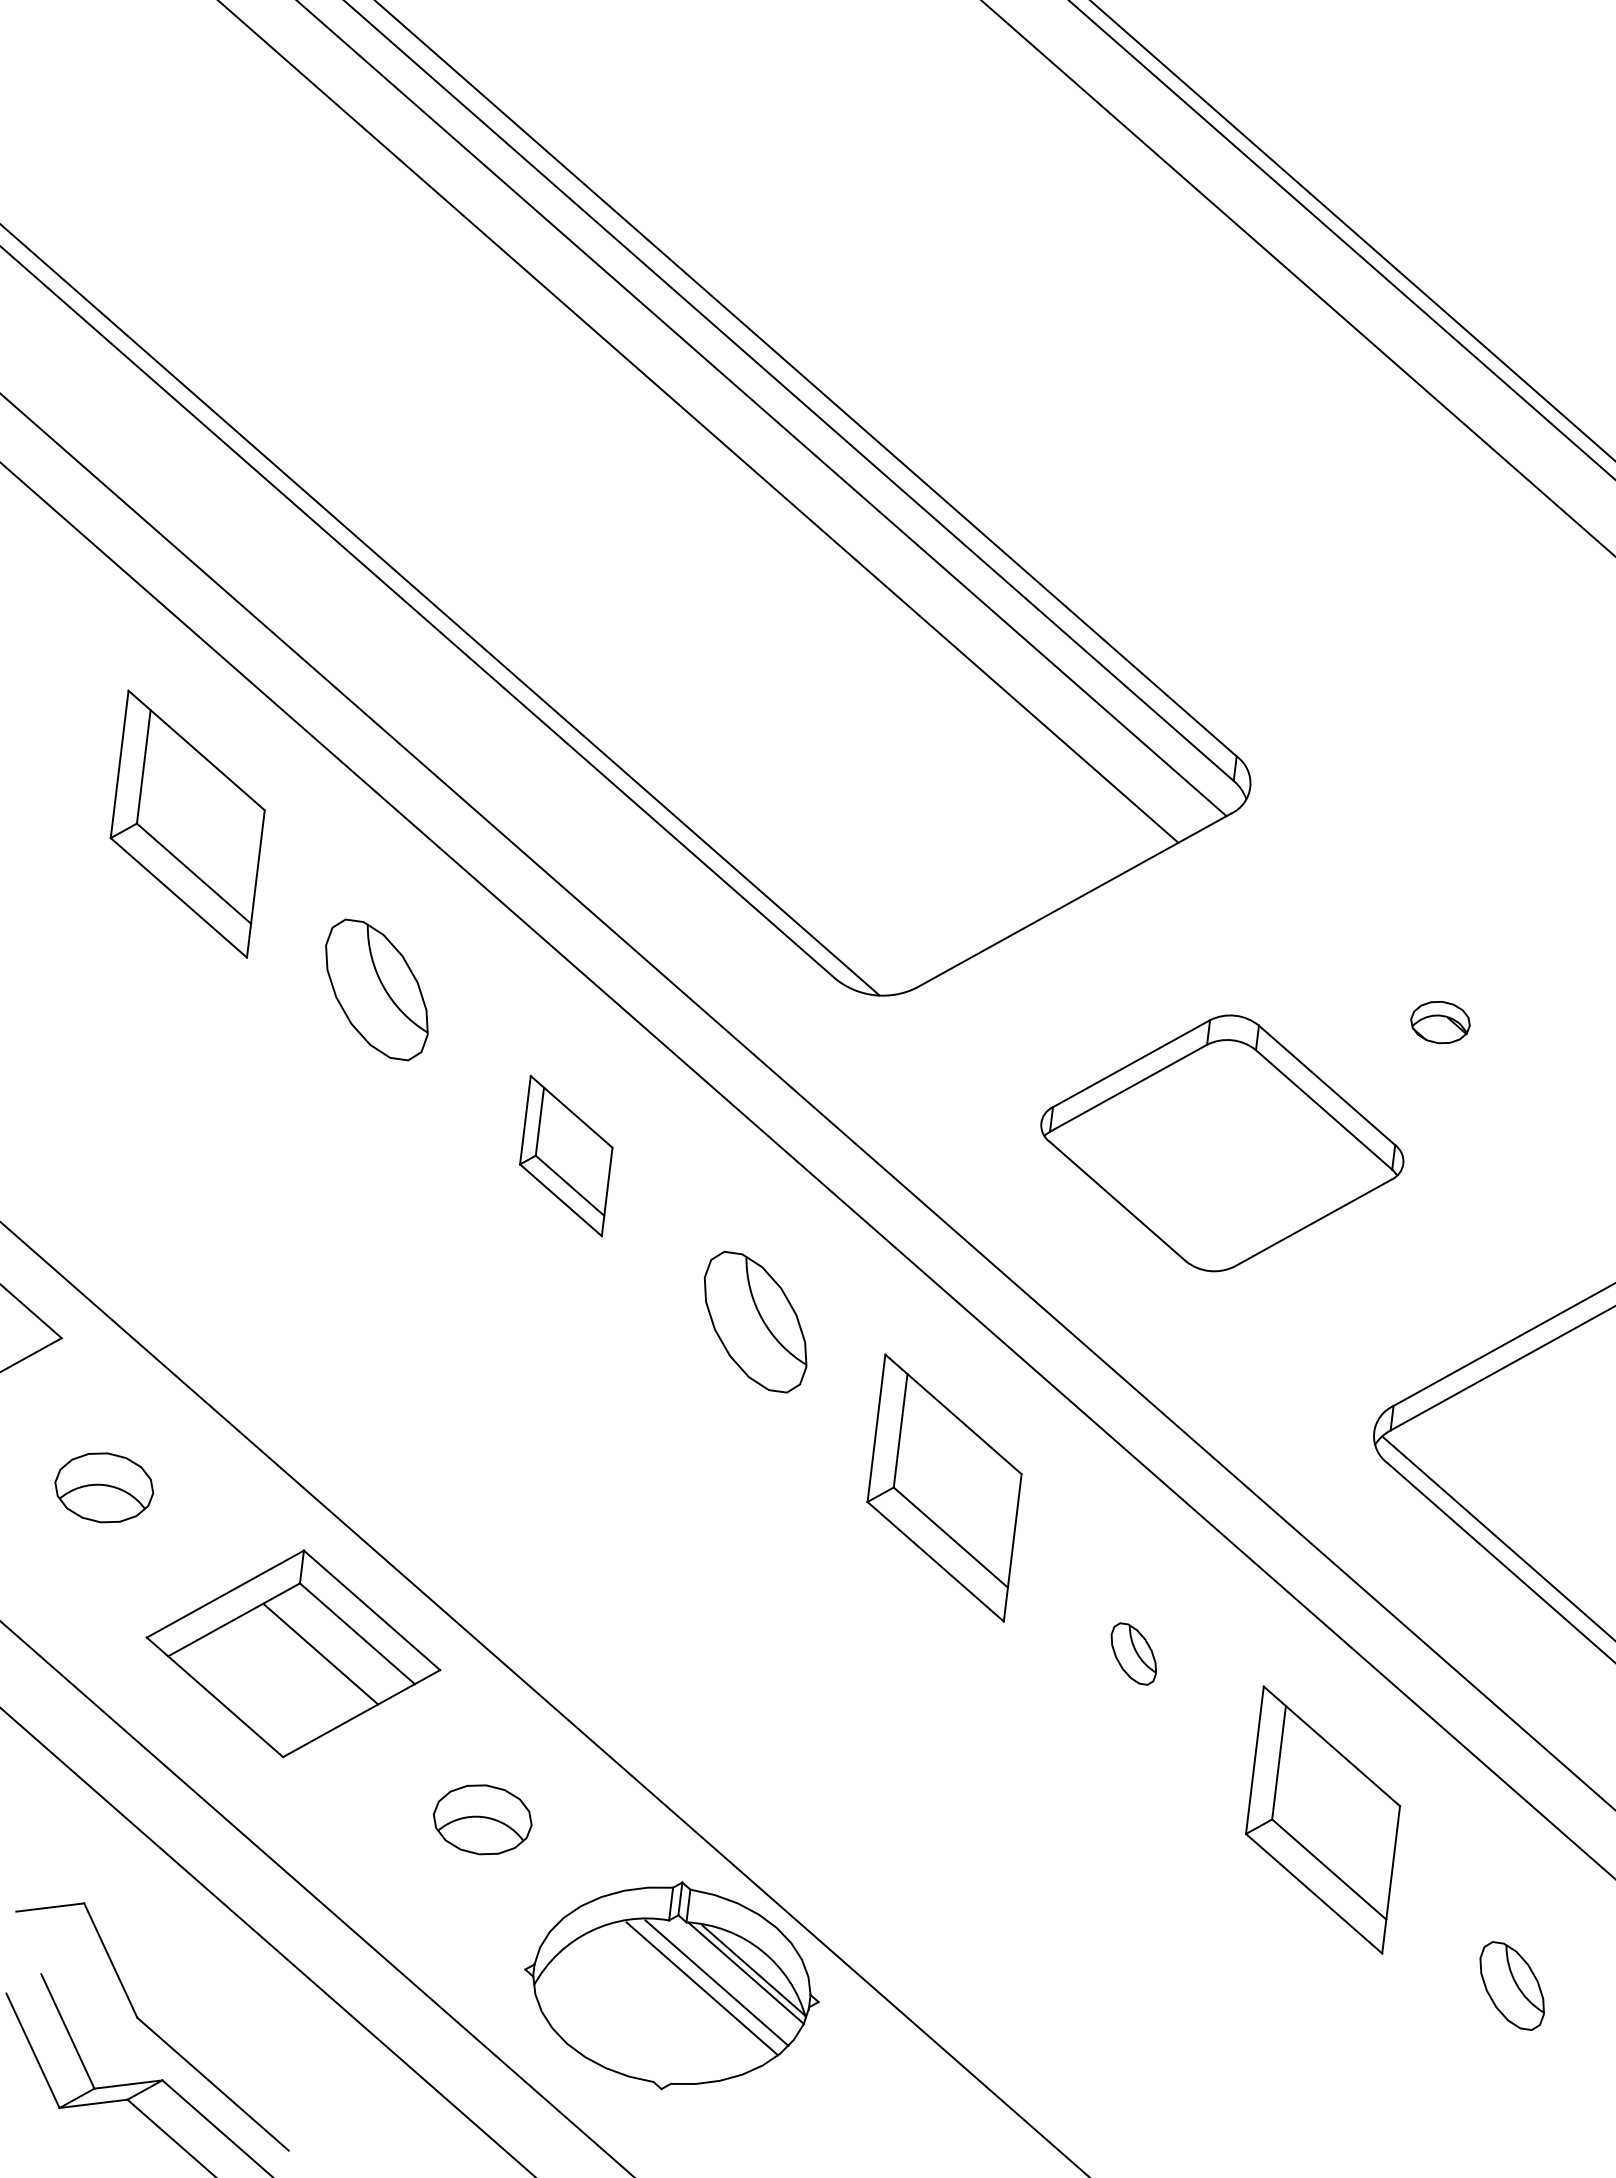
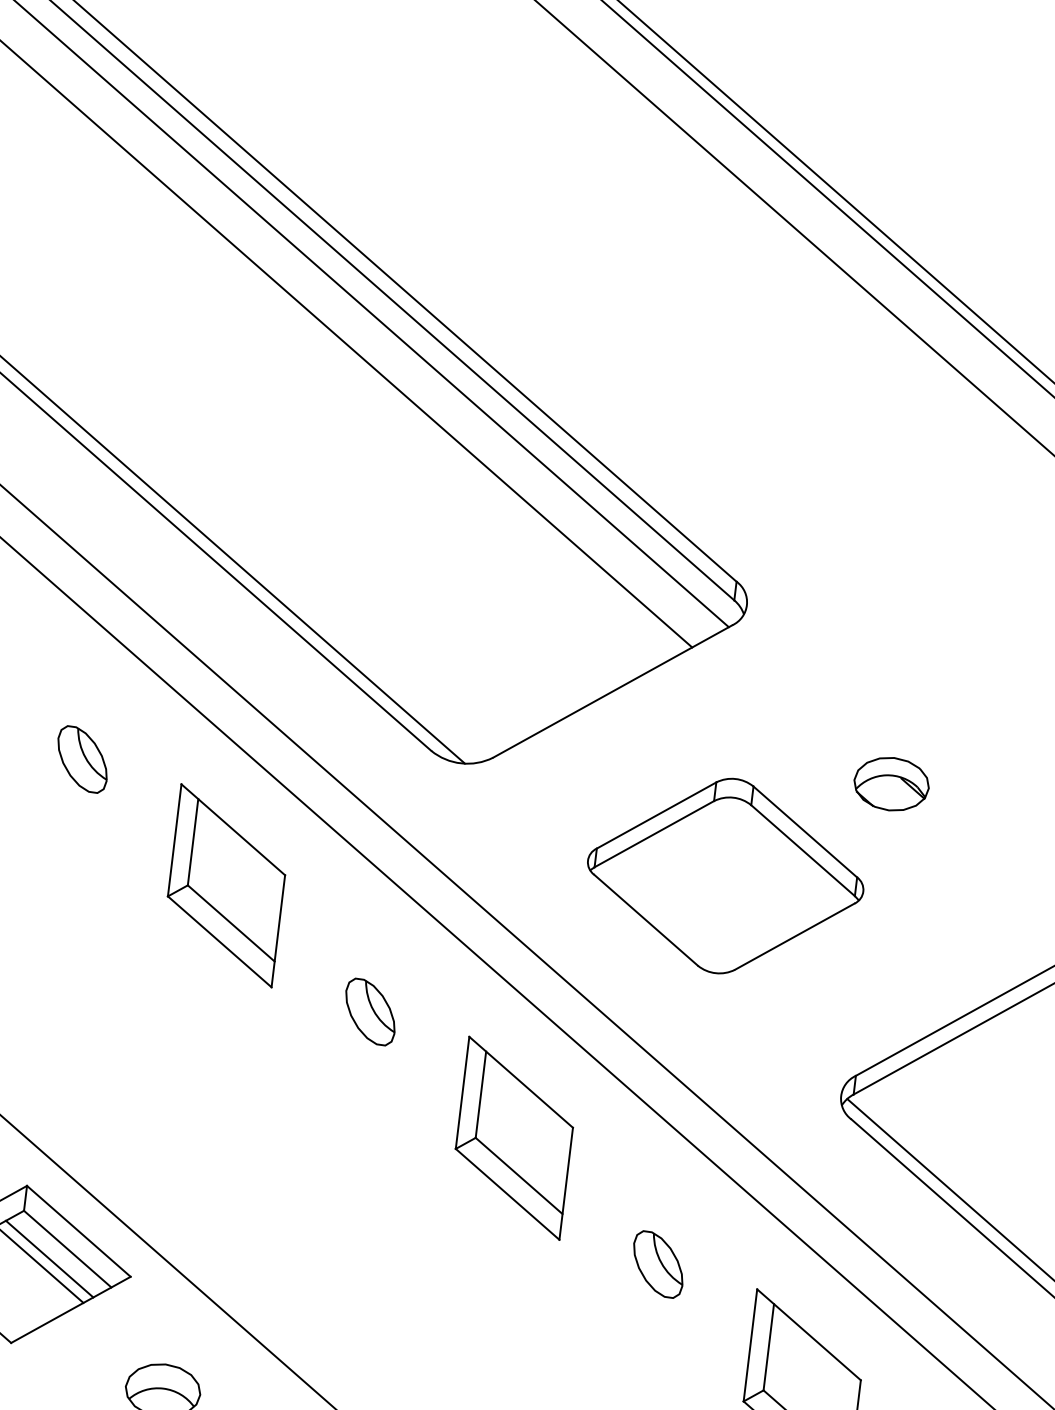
part: (376, 990) -> (82, 759), size x0.62
part: (1440, 1022) -> (891, 784), size x1.67
part: (566, 1155) -> (226, 885), size x1.67
part: (754, 1321) -> (369, 1011), size x0.62
line: (333, 1646) -> (49, 1258), added
part: (1133, 1653) -> (658, 1264), size x1.43

